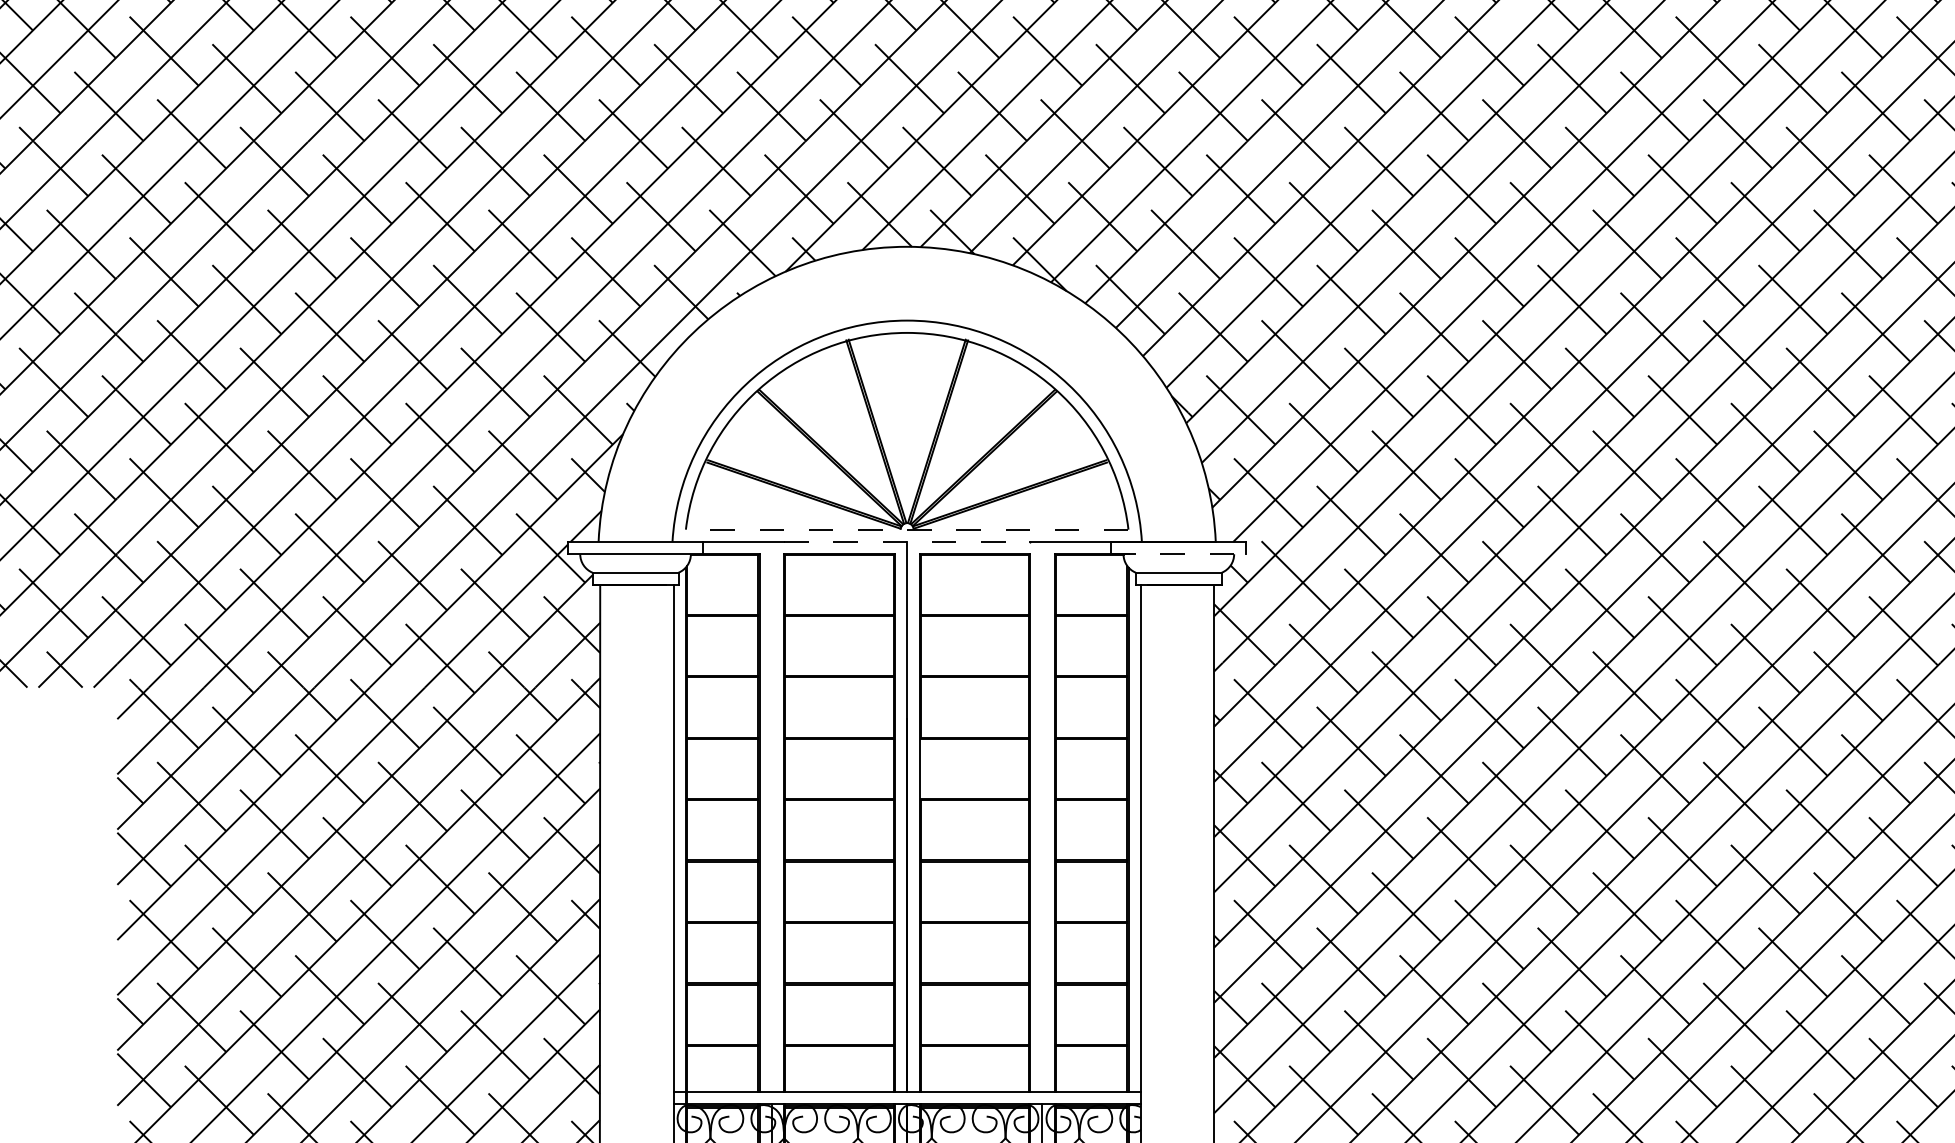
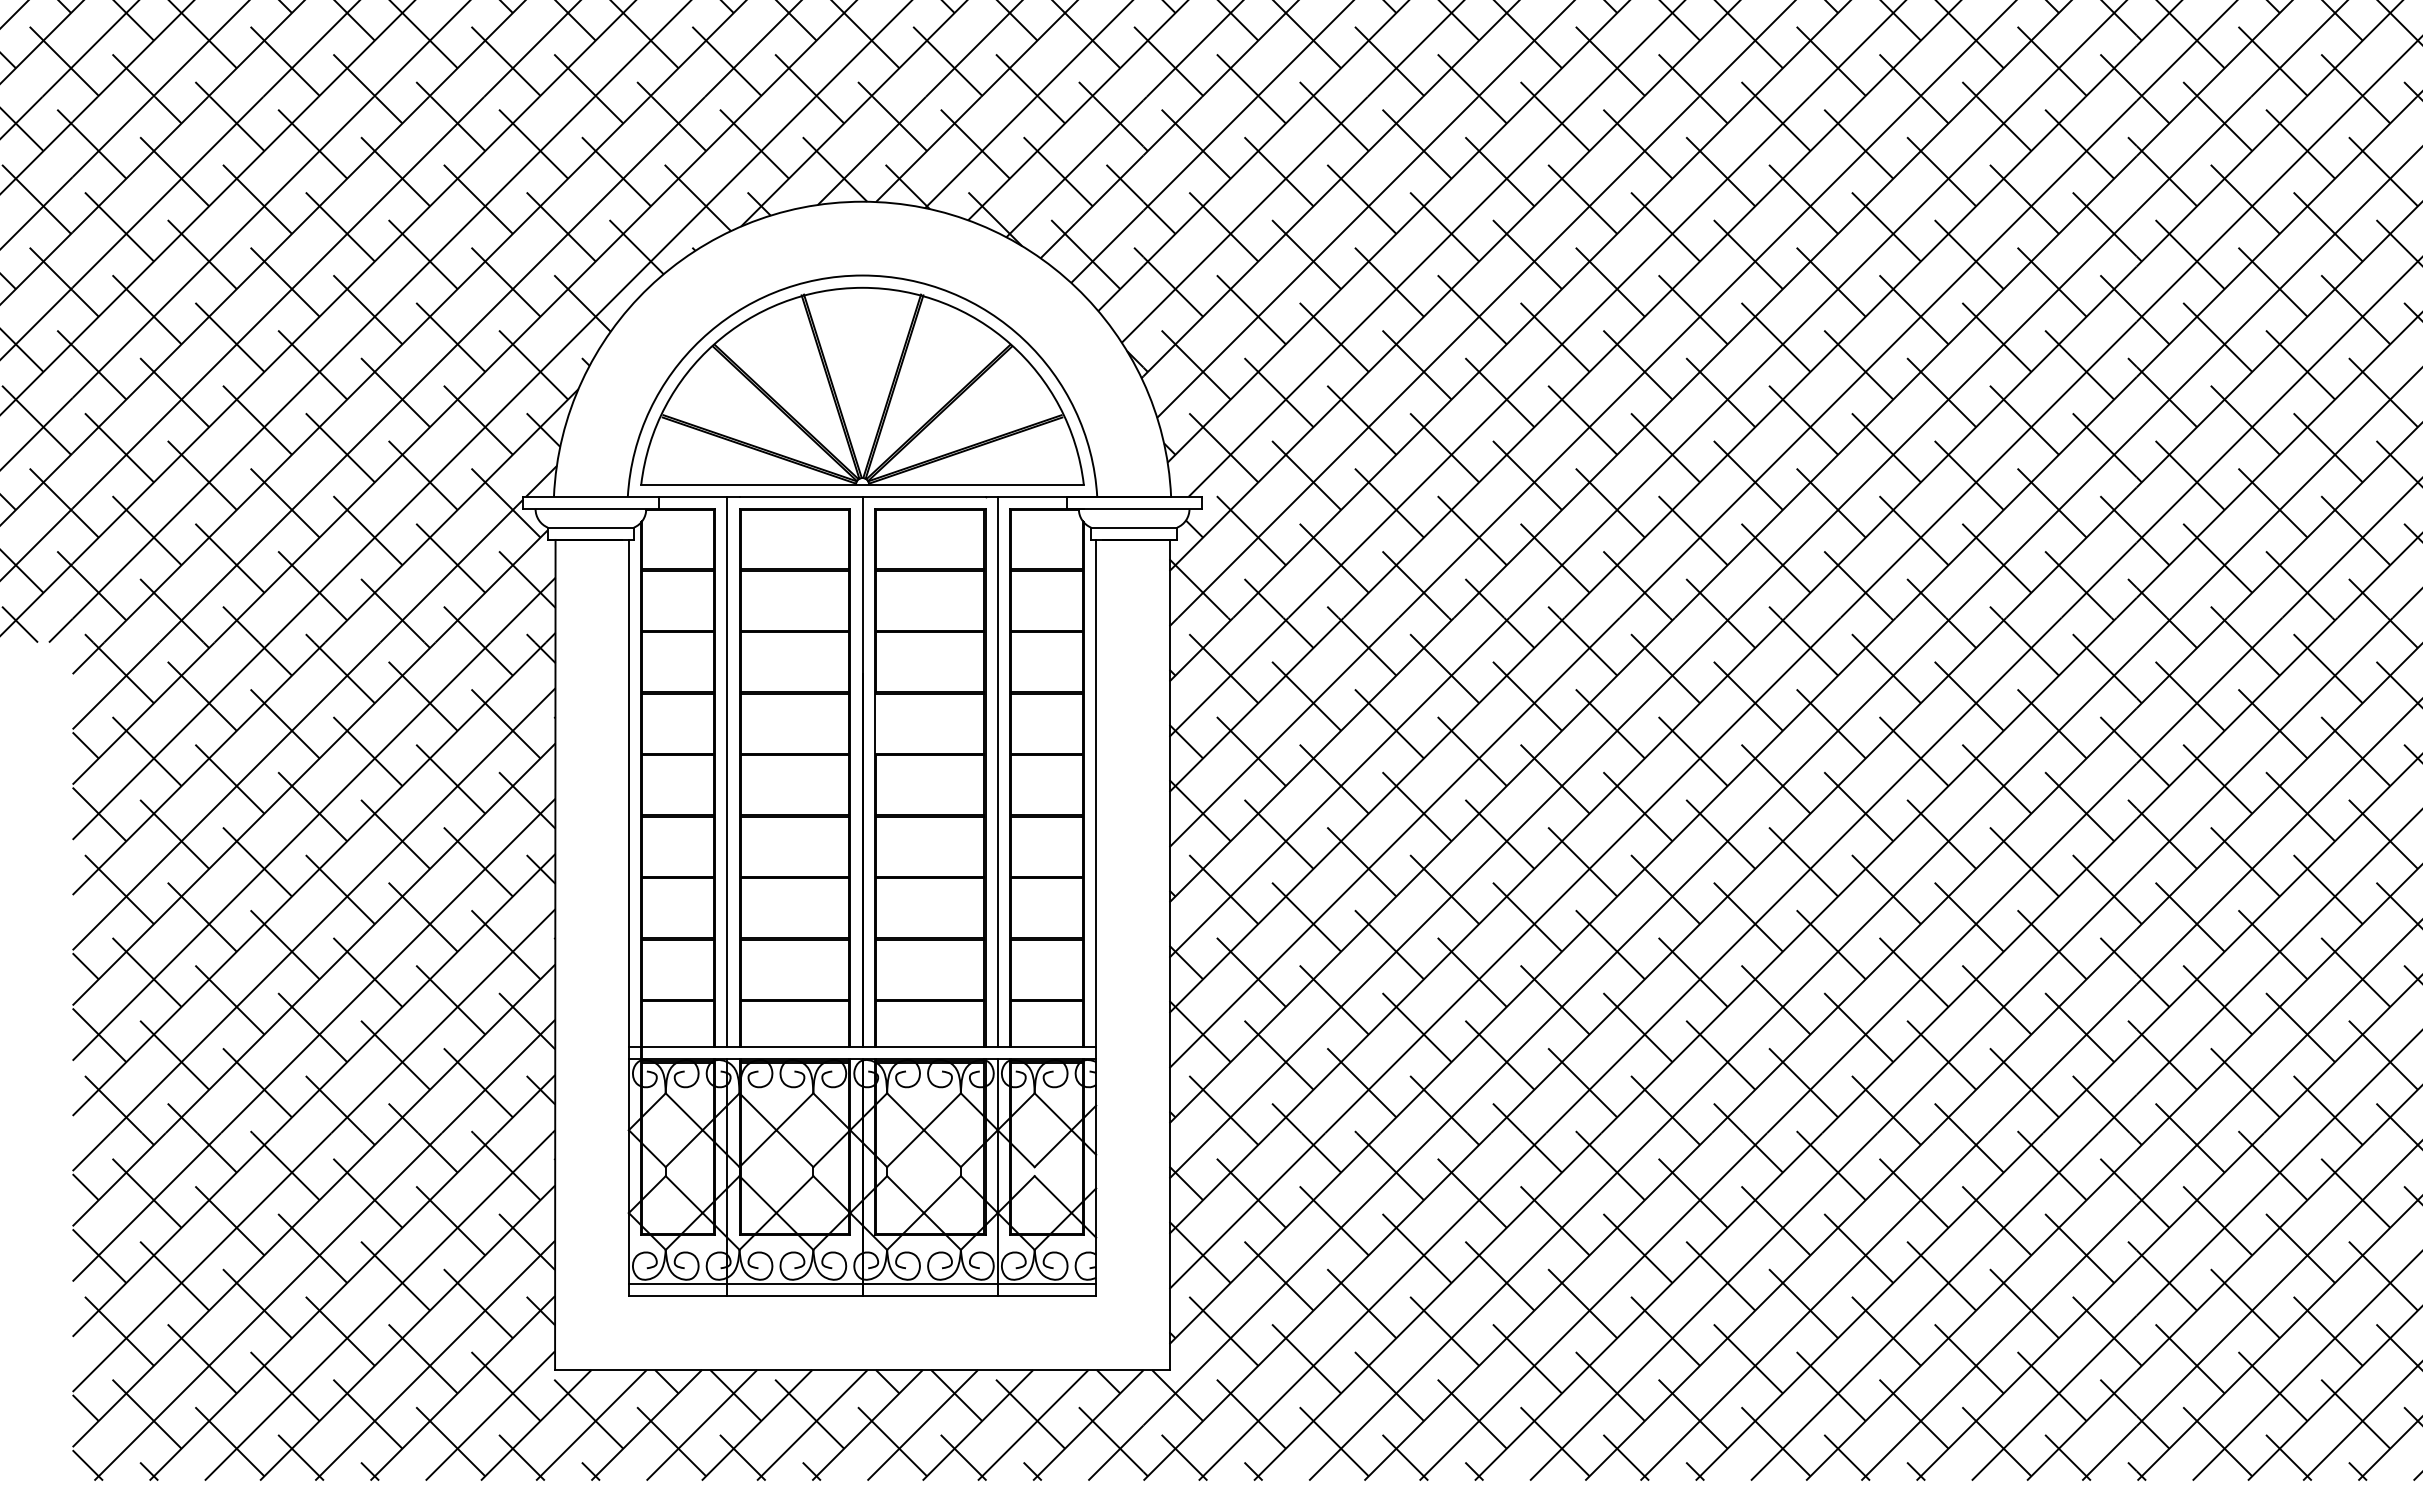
line: (907, 529) -> (862, 484), dashed -> solid
line: (907, 541) -> (862, 496), dashed -> solid
line: (1179, 554) -> (1134, 509), dashed -> solid
line: (772, 816) -> (727, 771), added
line: (1042, 816) -> (997, 771), added

